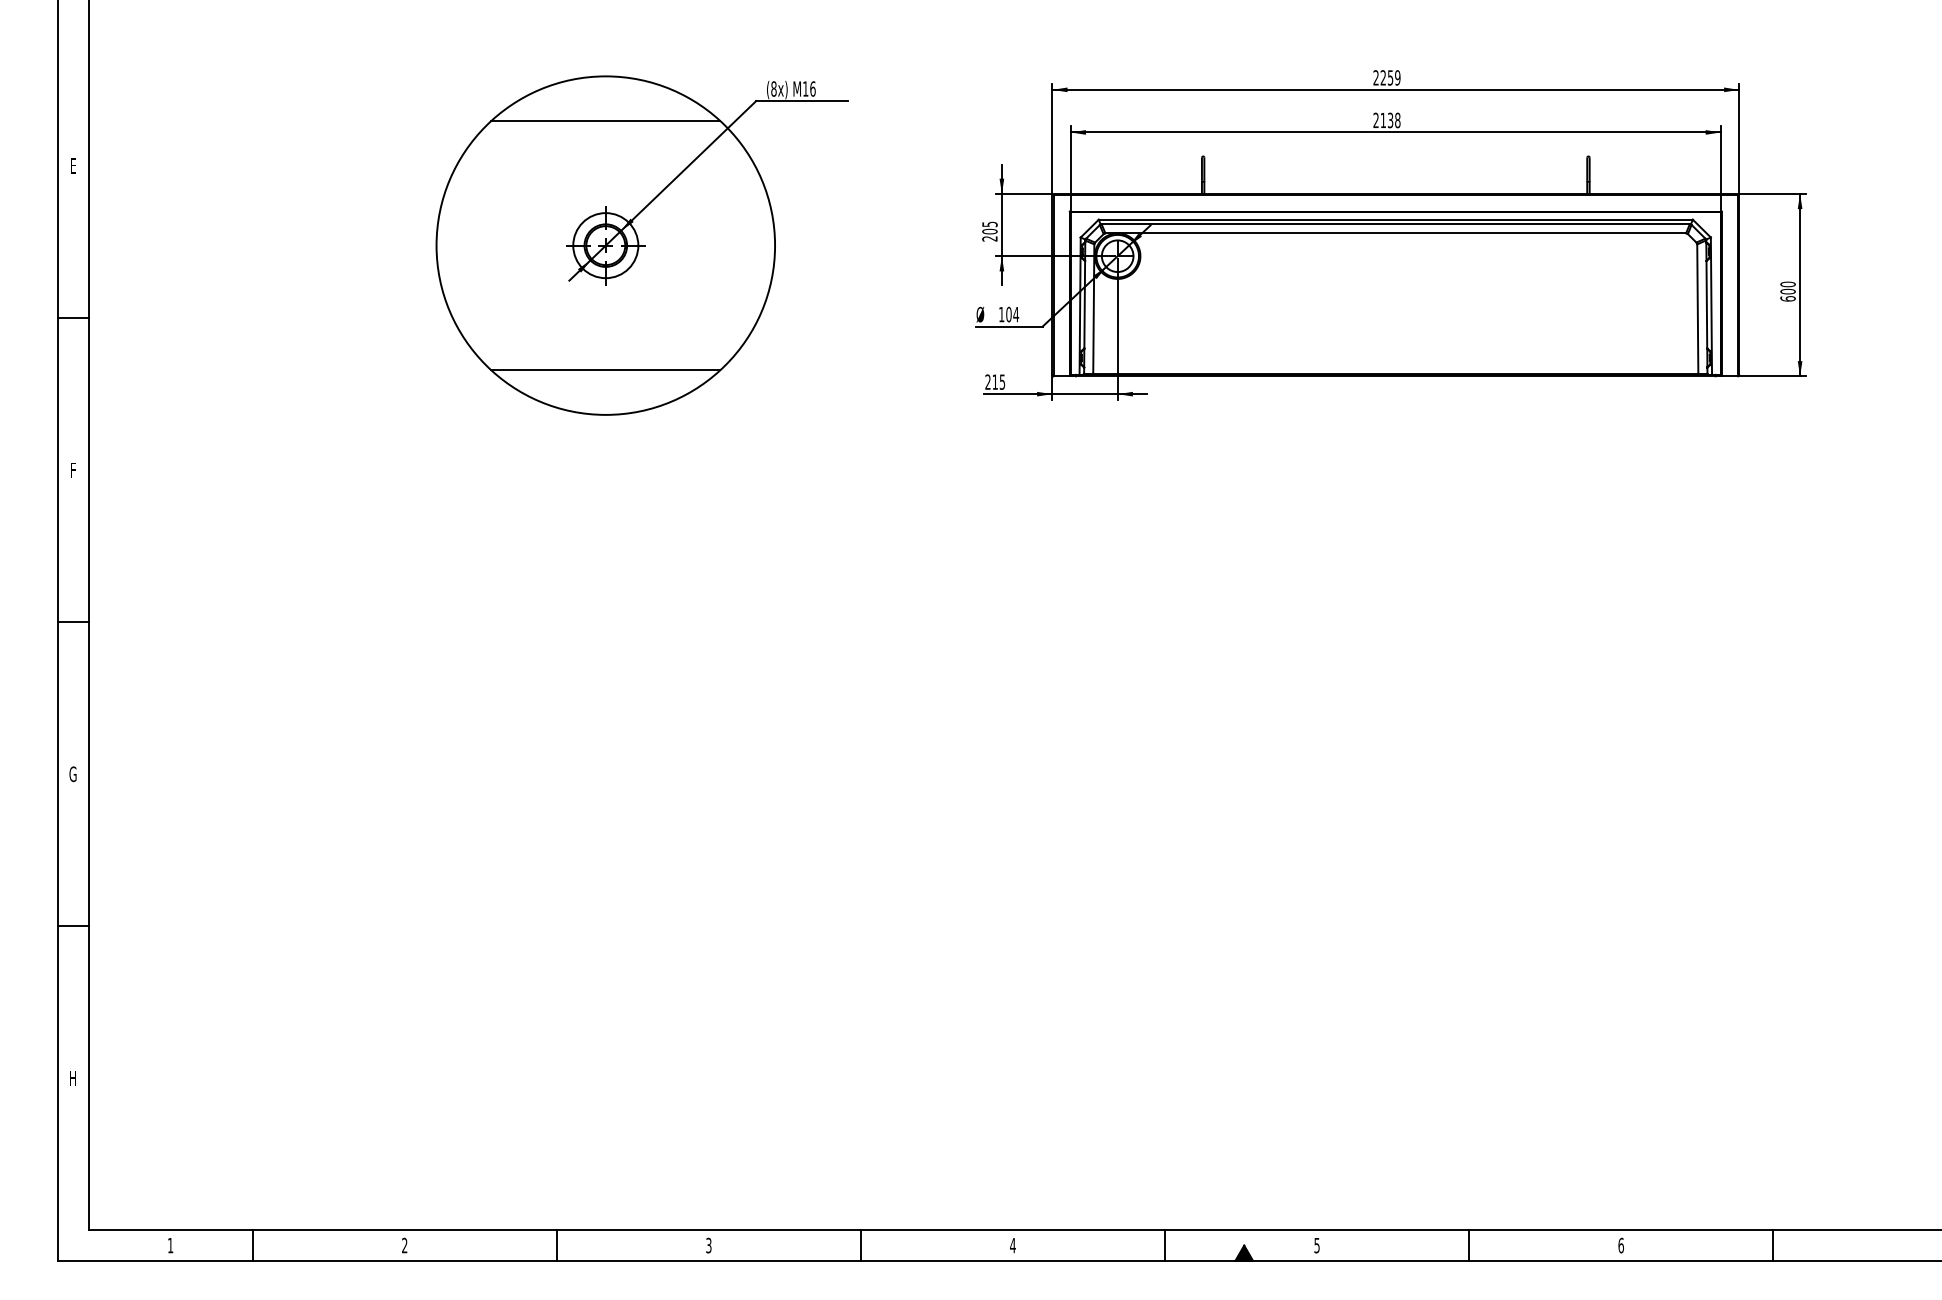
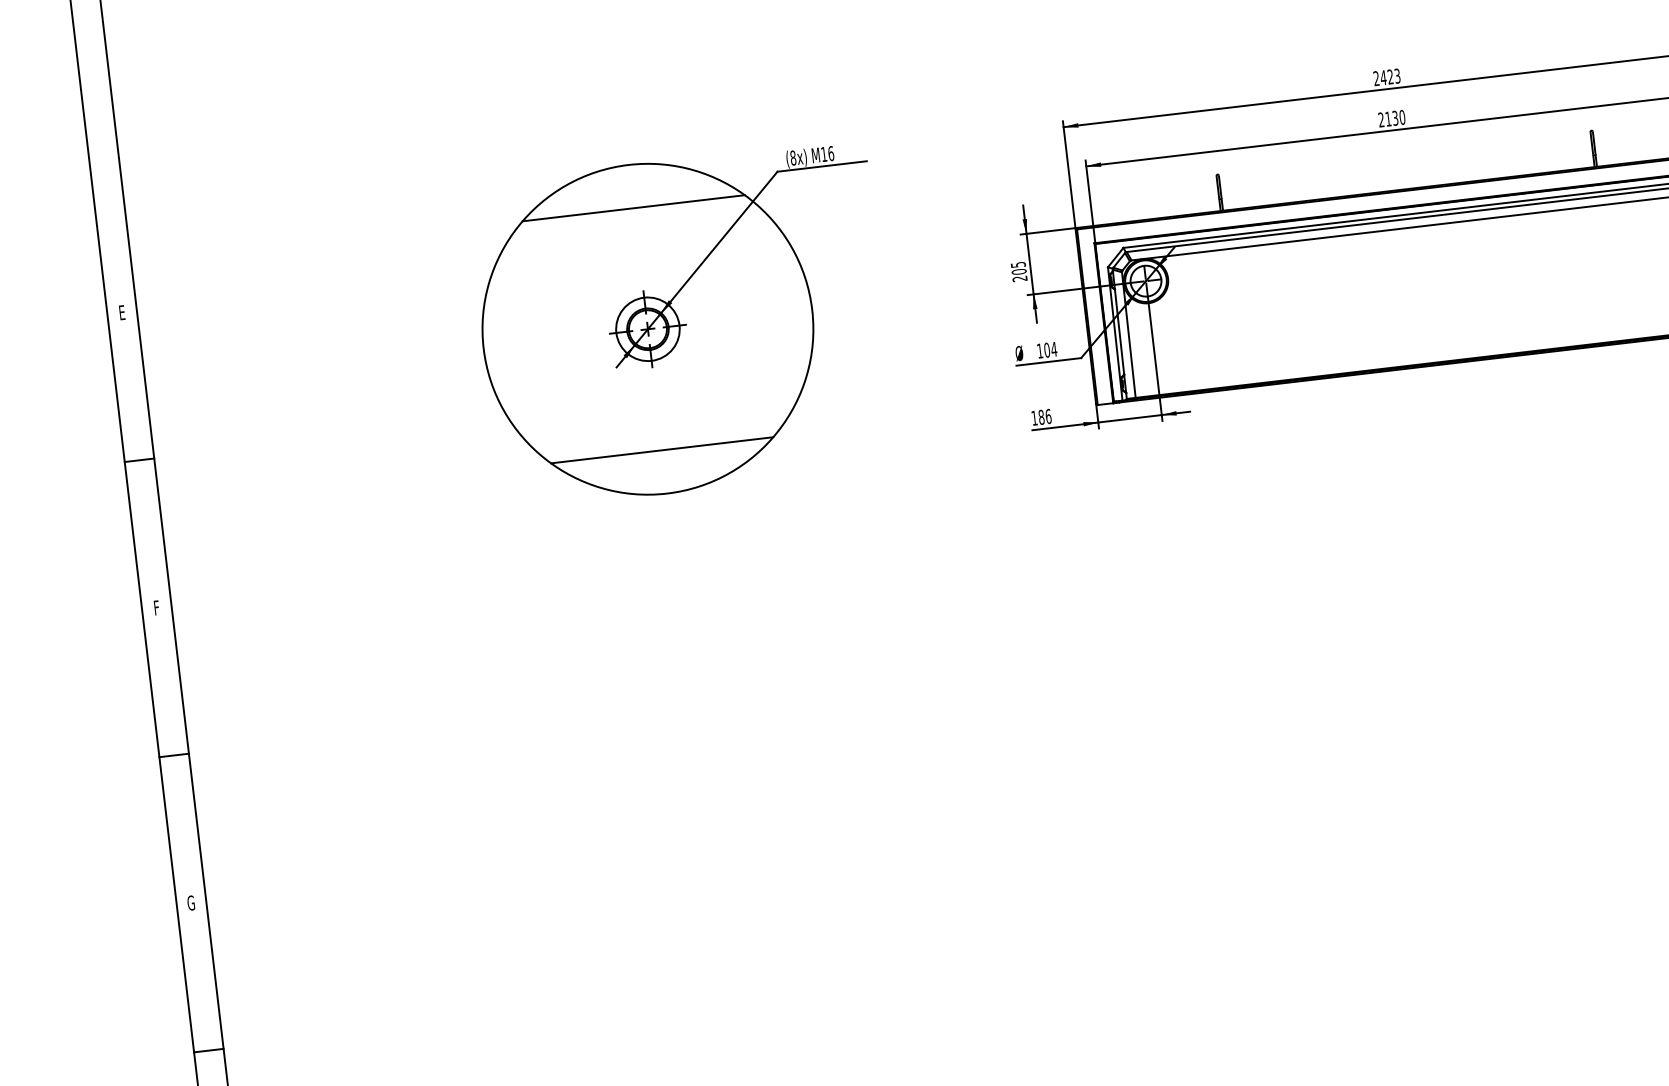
text: (1390, 77) -> (1390, 76), 2259 -> 2423
text: (1397, 120) -> (1402, 117), 2138 -> 2130
text: (995, 381) -> (1041, 416), 215 -> 186

